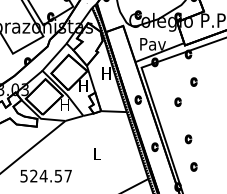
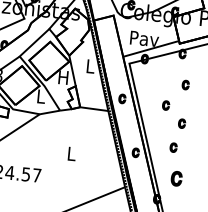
text: (106, 73) -> (90, 66), H -> L
text: (64, 104) -> (40, 96), H -> L
part: (193, 116) -> (181, 122), added
part: (193, 166) -> (176, 178), size x1.6

